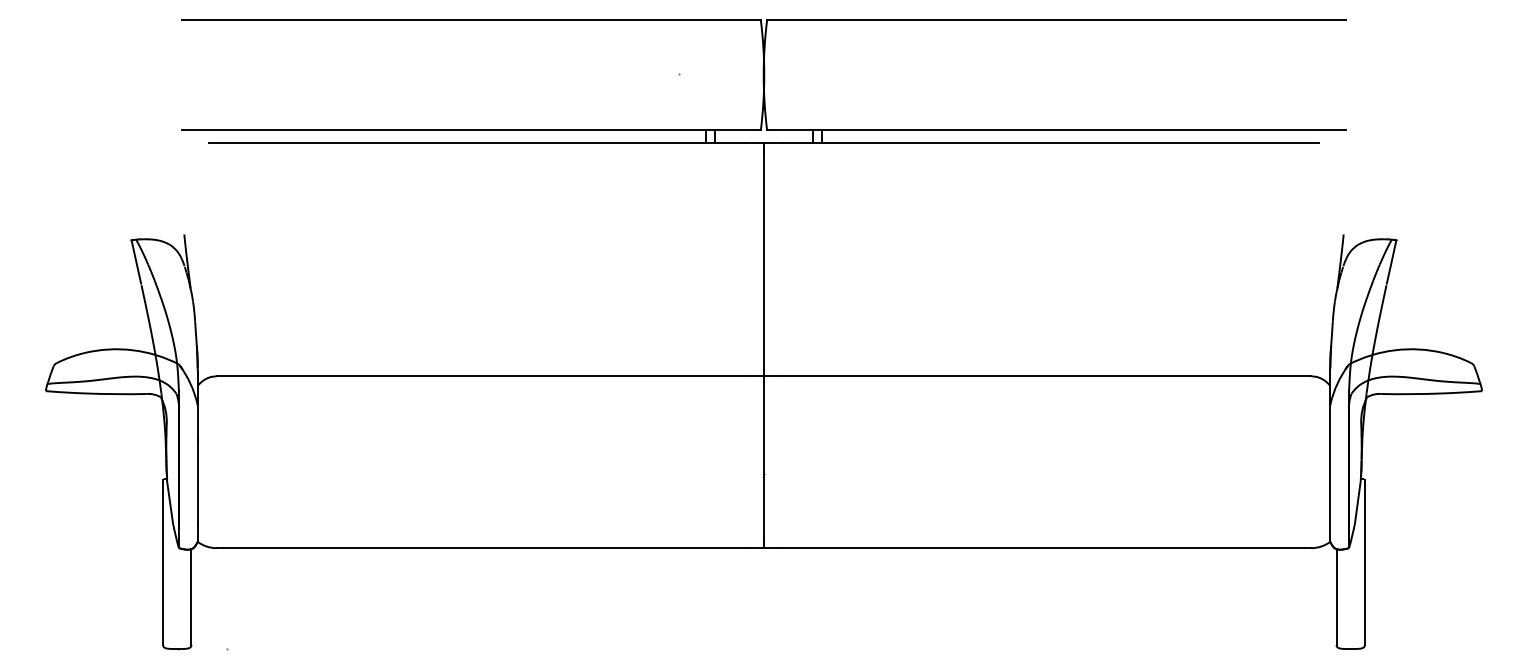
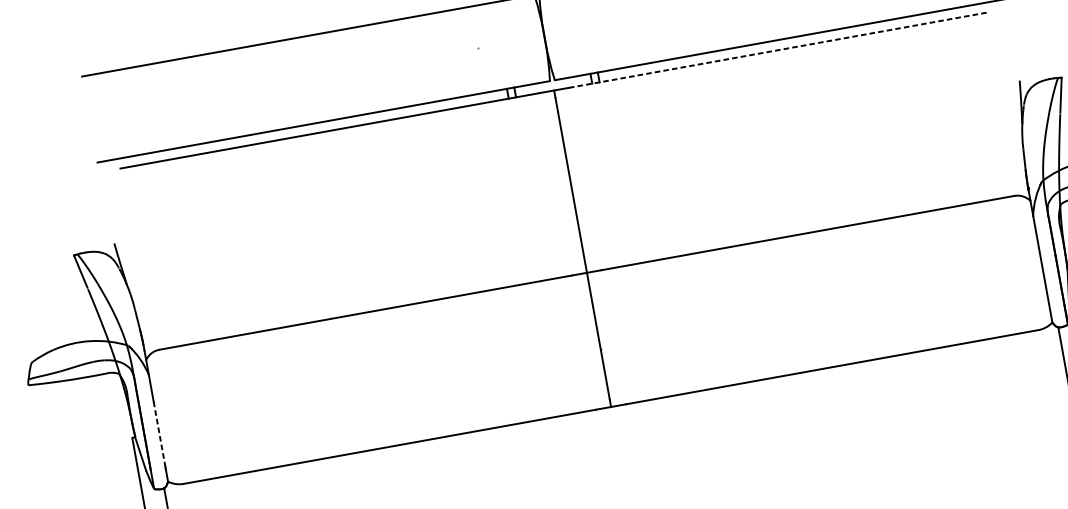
line: (1051, 142) -> (778, 49), solid -> dashed
line: (197, 481) -> (159, 434), solid -> dashed

